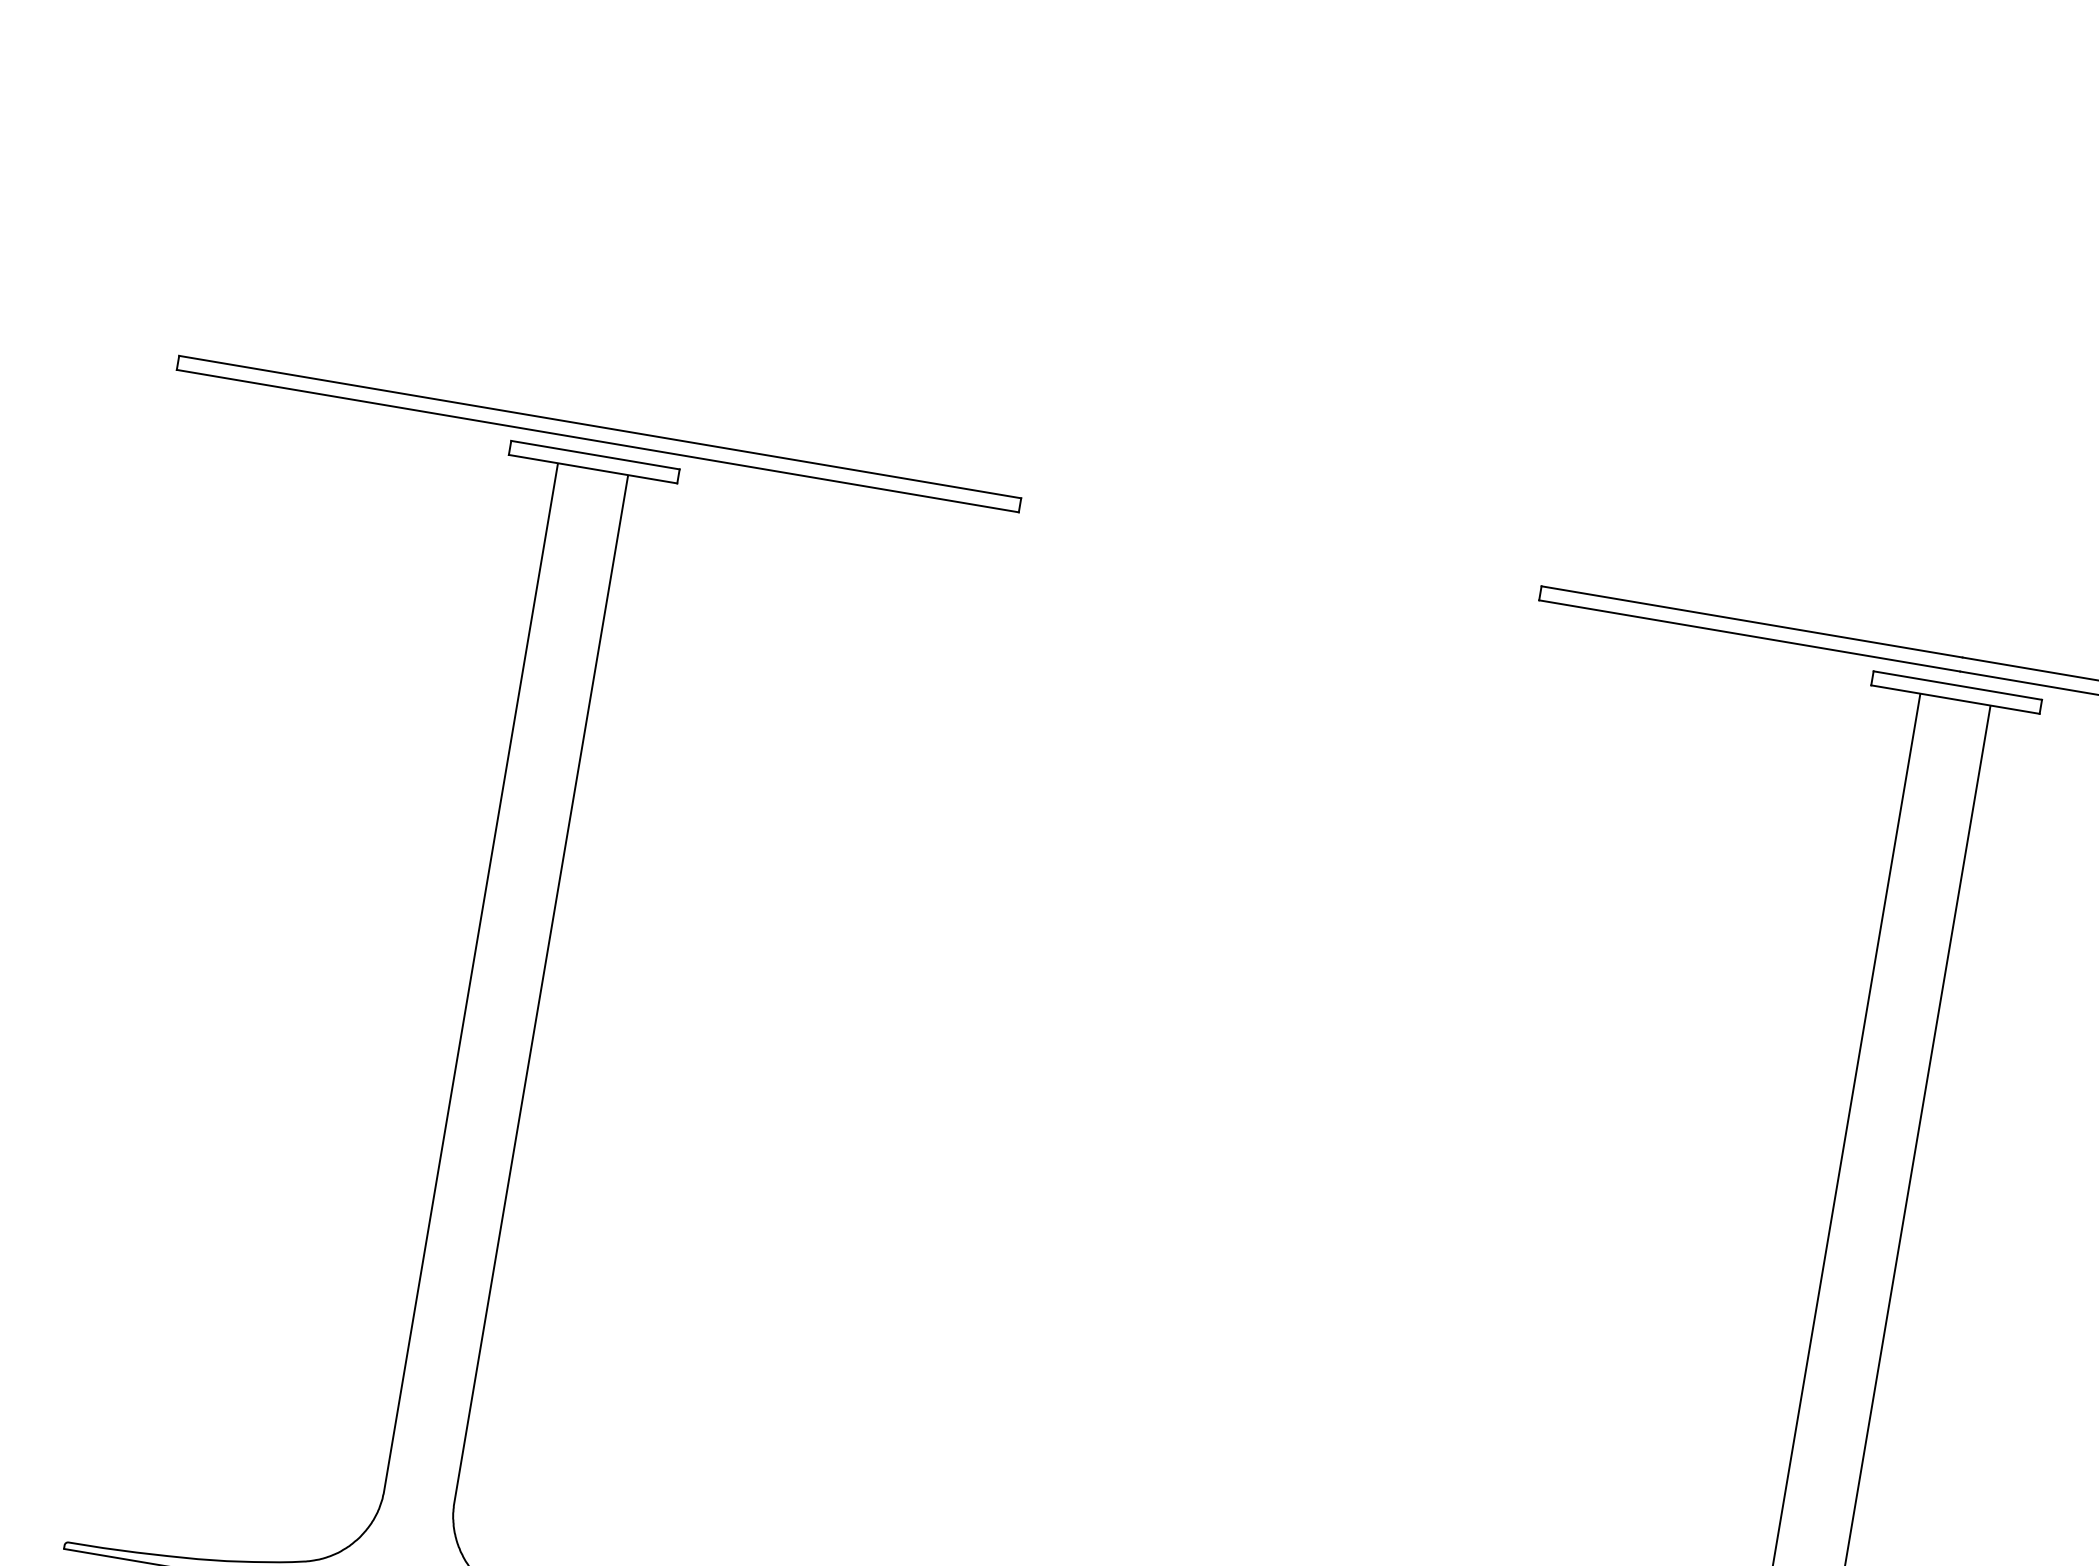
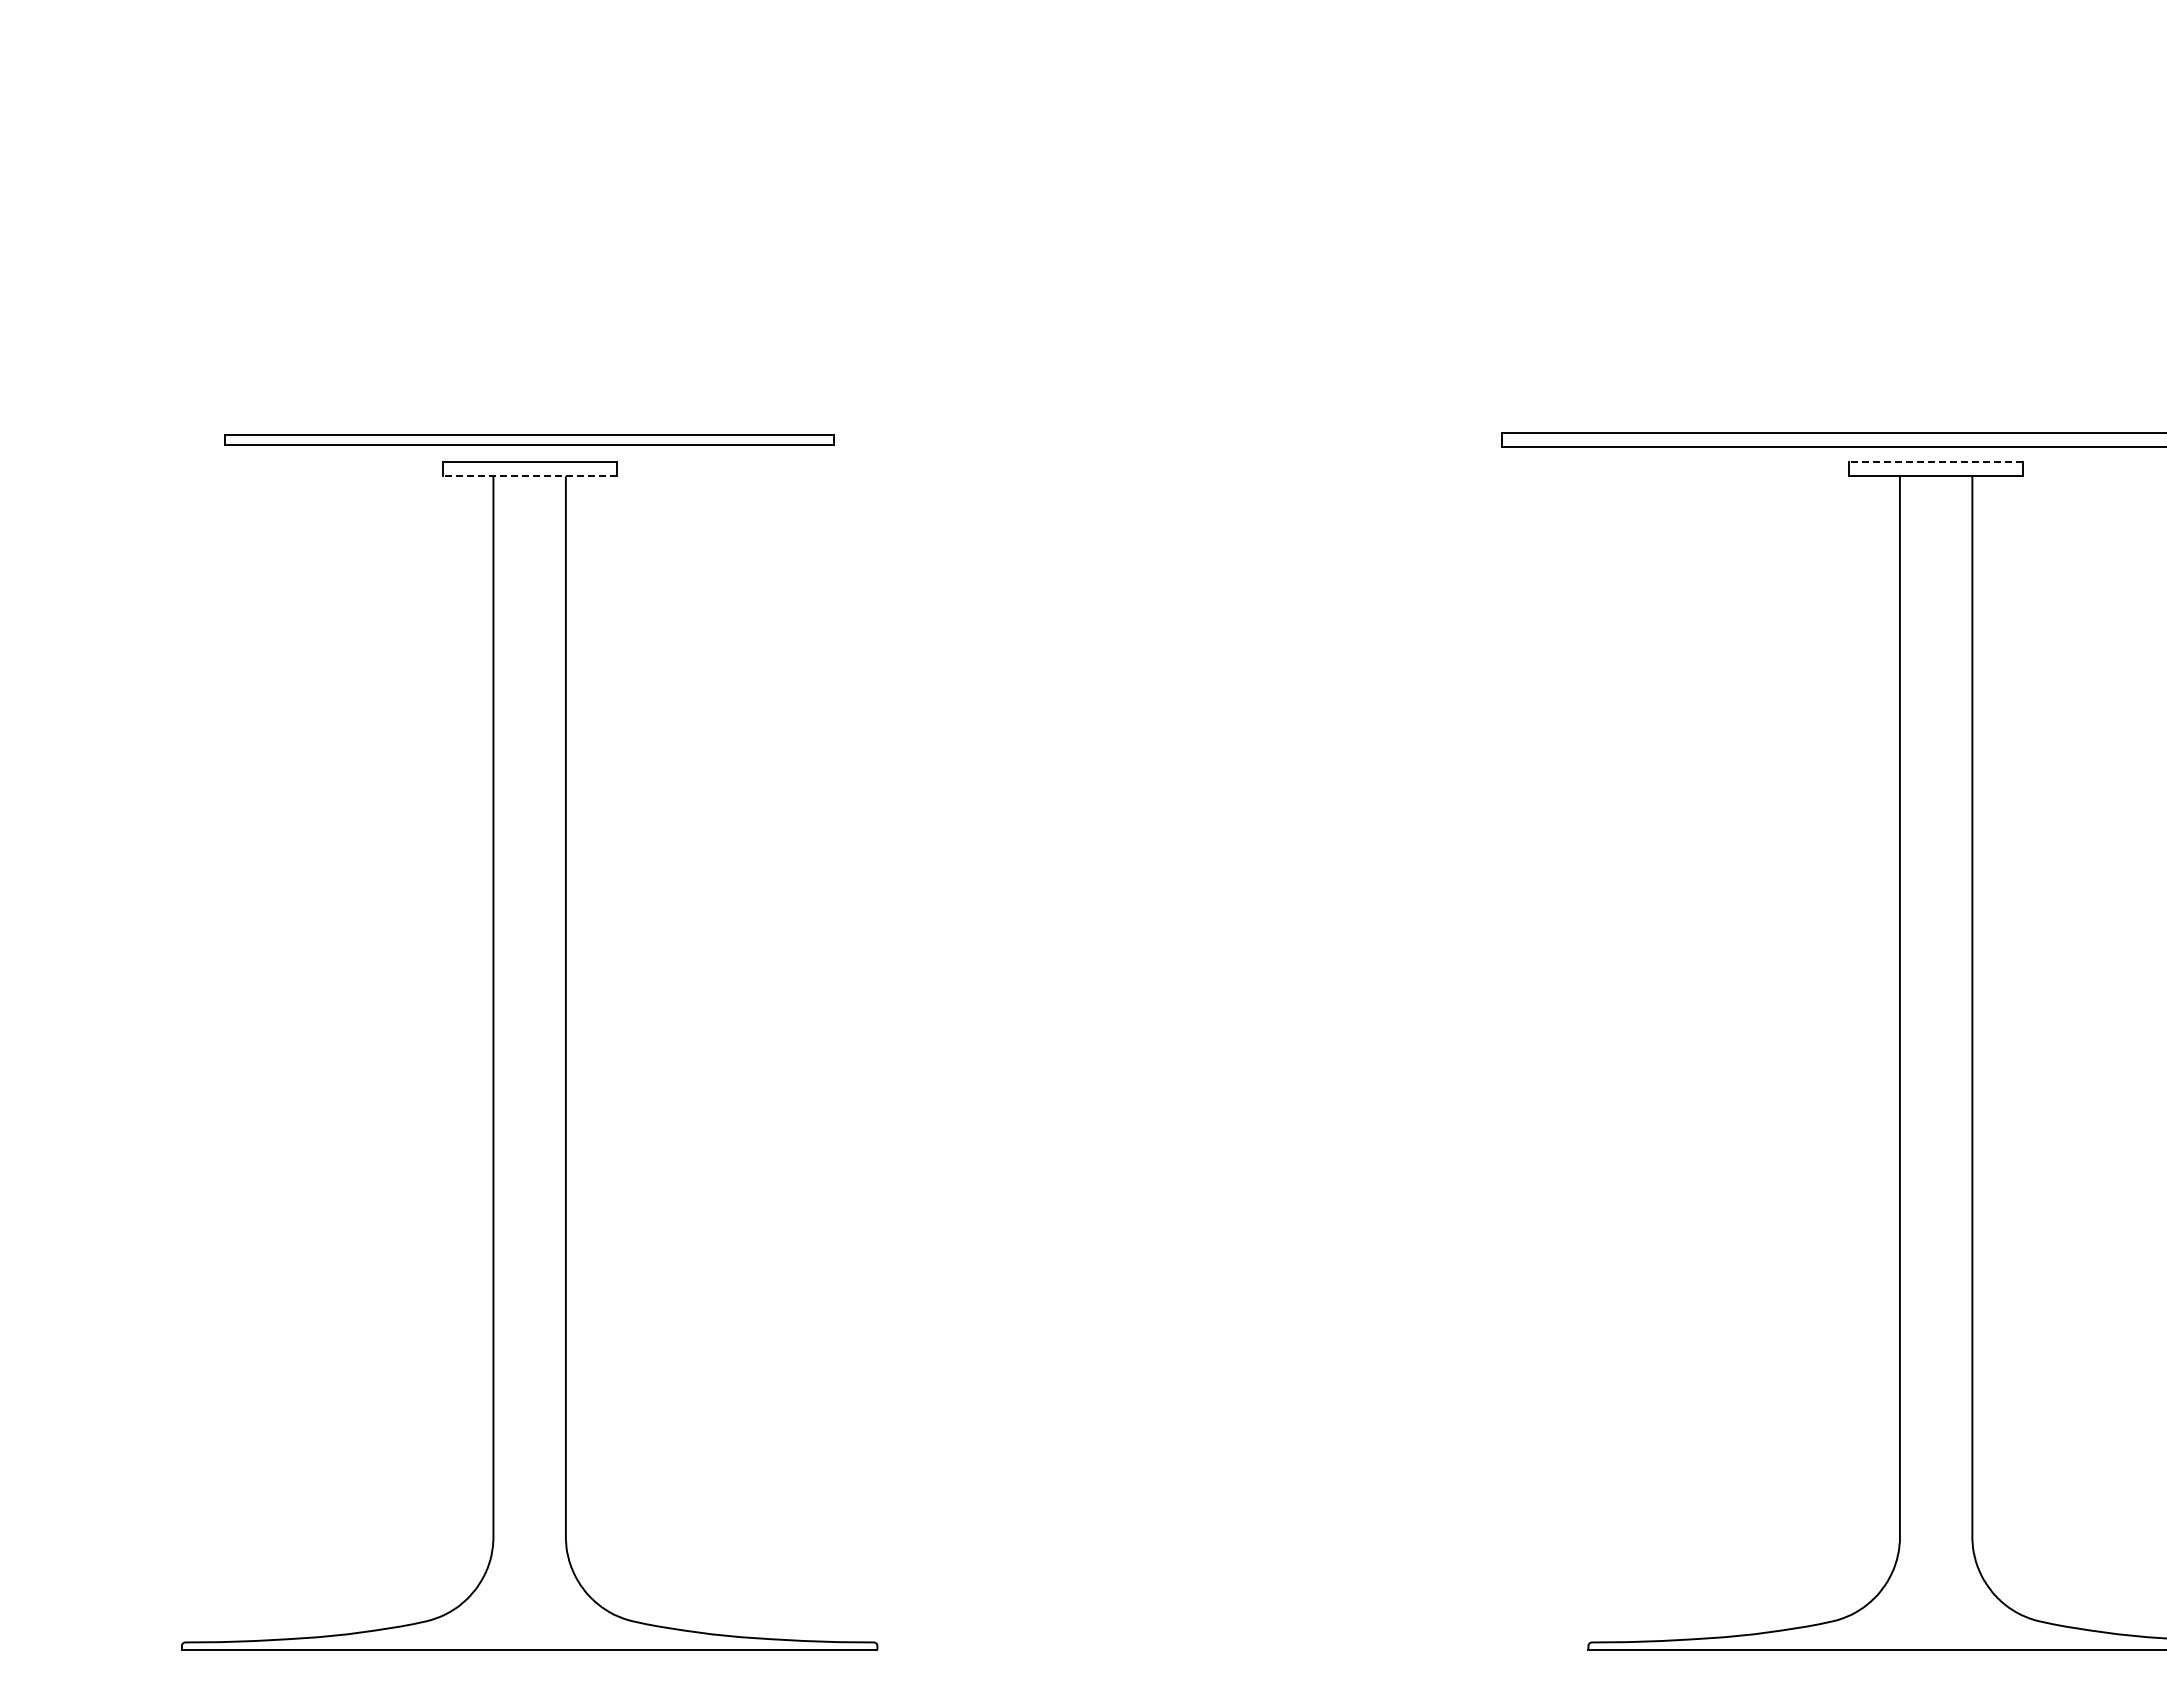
part: (598, 433) -> (529, 439), size x0.7
line: (592, 469) -> (529, 476), solid -> dashed
line: (1958, 685) -> (1936, 461), solid -> dashed

